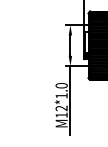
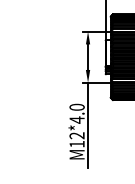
text: (61, 95) -> (76, 119), M12*1.0 -> M12*4.0

